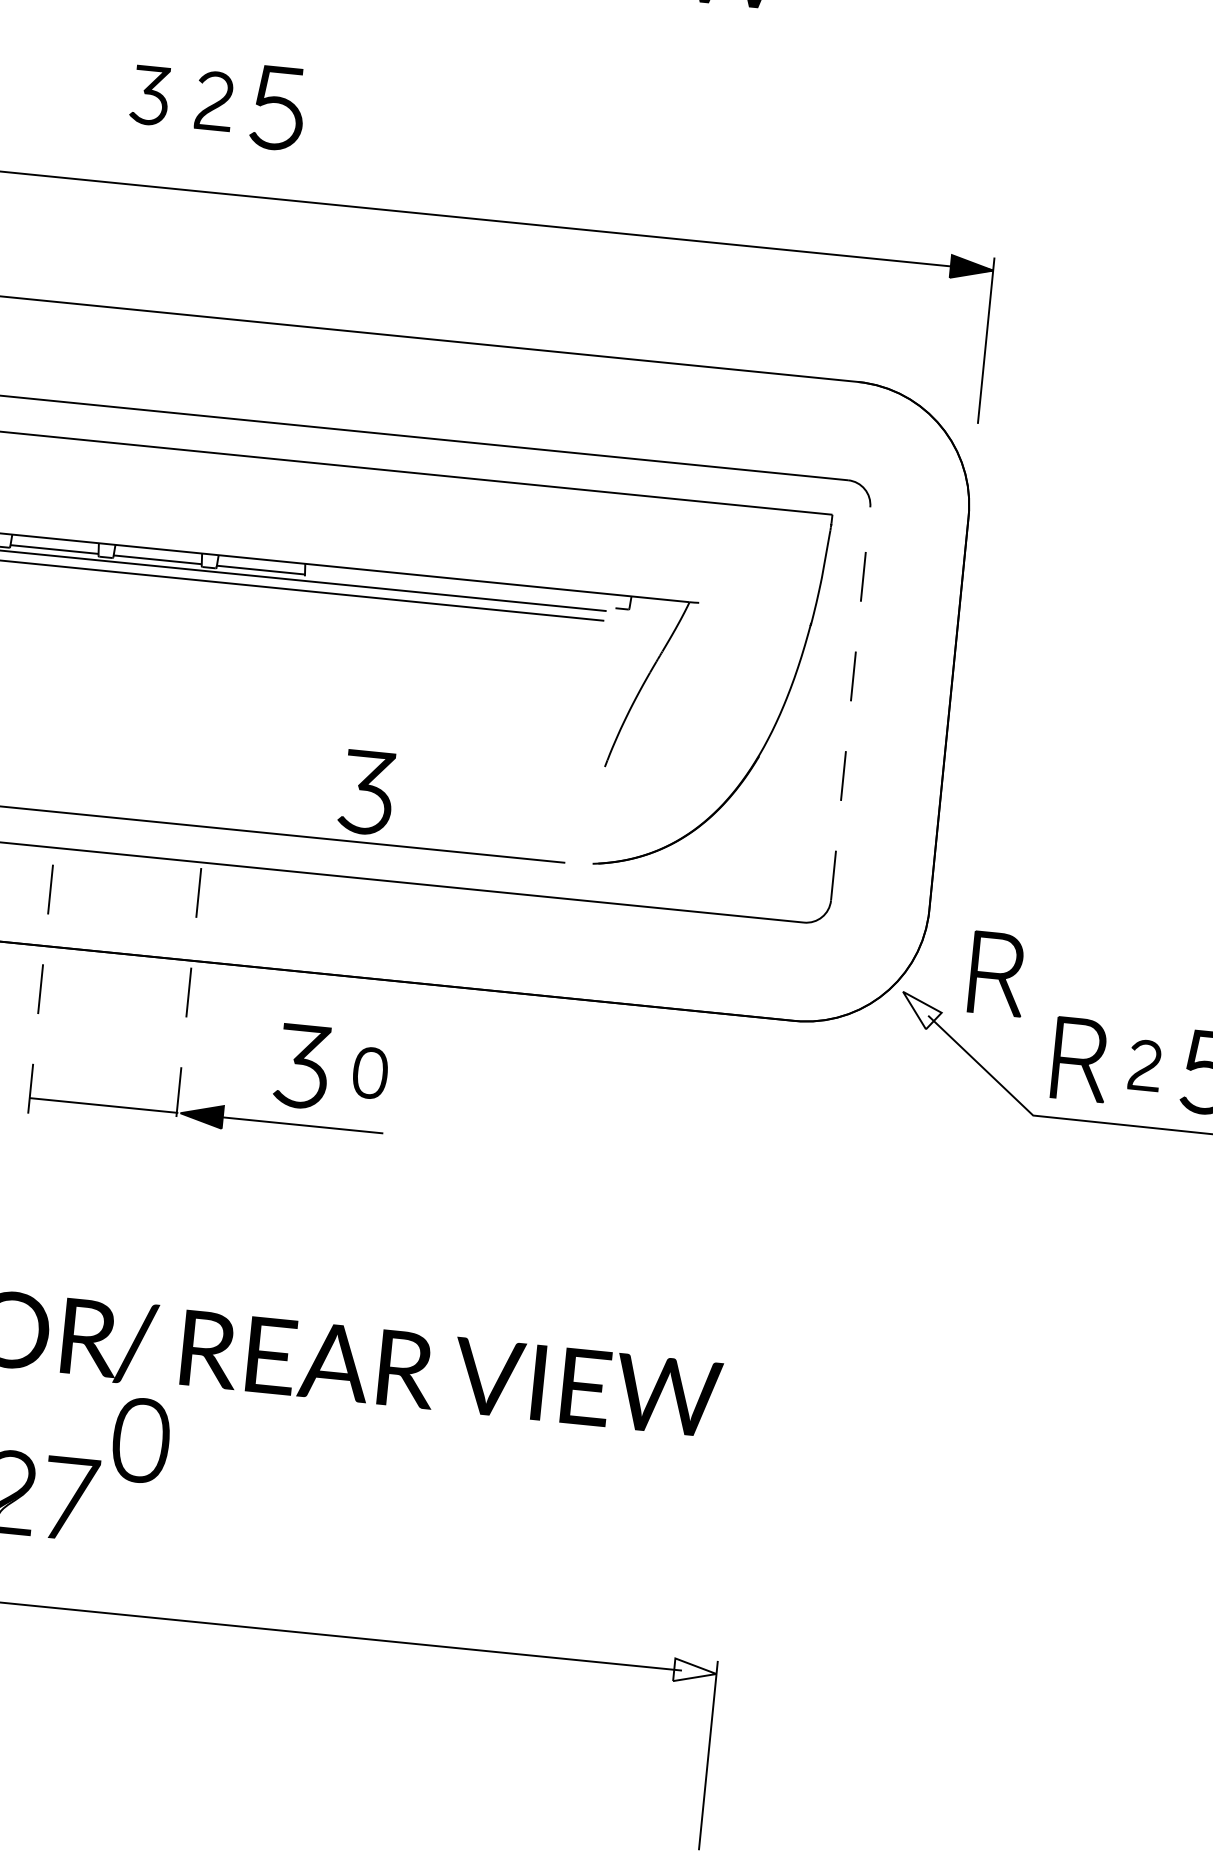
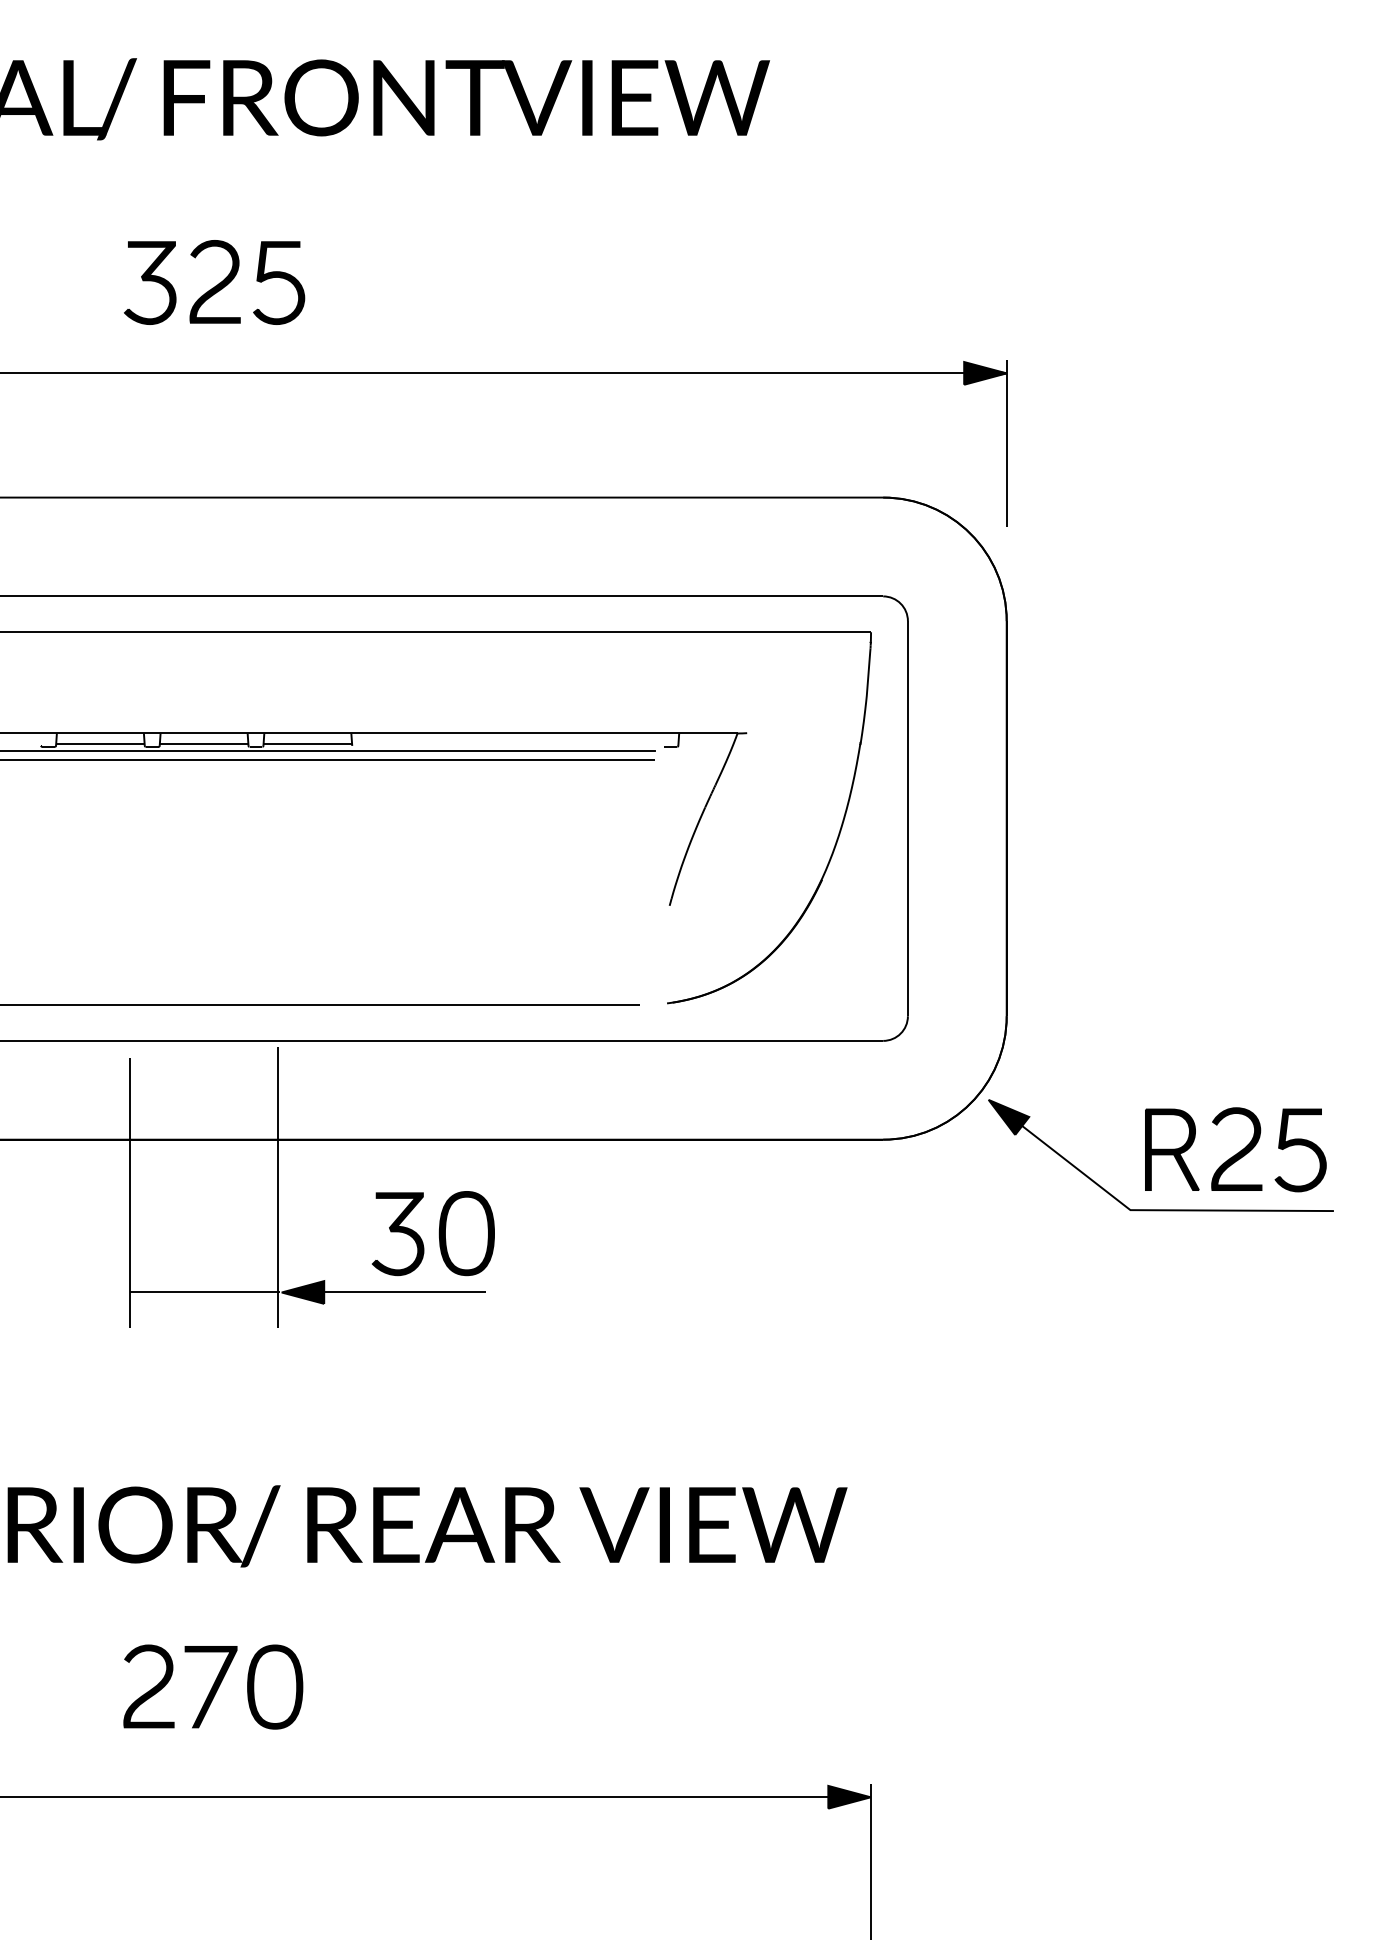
part: (150, 95) -> (150, 282), size x1.43
part: (214, 100) -> (214, 281), size x1.43
line: (850, 703) -> (907, 818), dashed -> solid
part: (366, 793) -> (435, 955), removed
part: (998, 973) -> (1081, 1072), removed
line: (39, 998) -> (130, 1192), dashed -> solid
line: (187, 1008) -> (278, 1187), dashed -> solid
fill: (921, 1010) -> (1008, 1116), added
part: (1144, 1064) -> (1236, 1148), size x1.67
part: (370, 1072) -> (466, 1233), size x1.67
part: (141, 1439) -> (275, 1686), moved
fill: (695, 1671) -> (849, 1796), added

